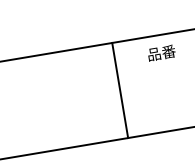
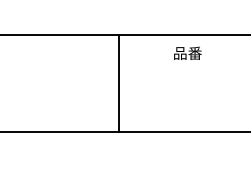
text: (161, 52) -> (187, 52), moved
line: (119, 90) -> (118, 83), moved

